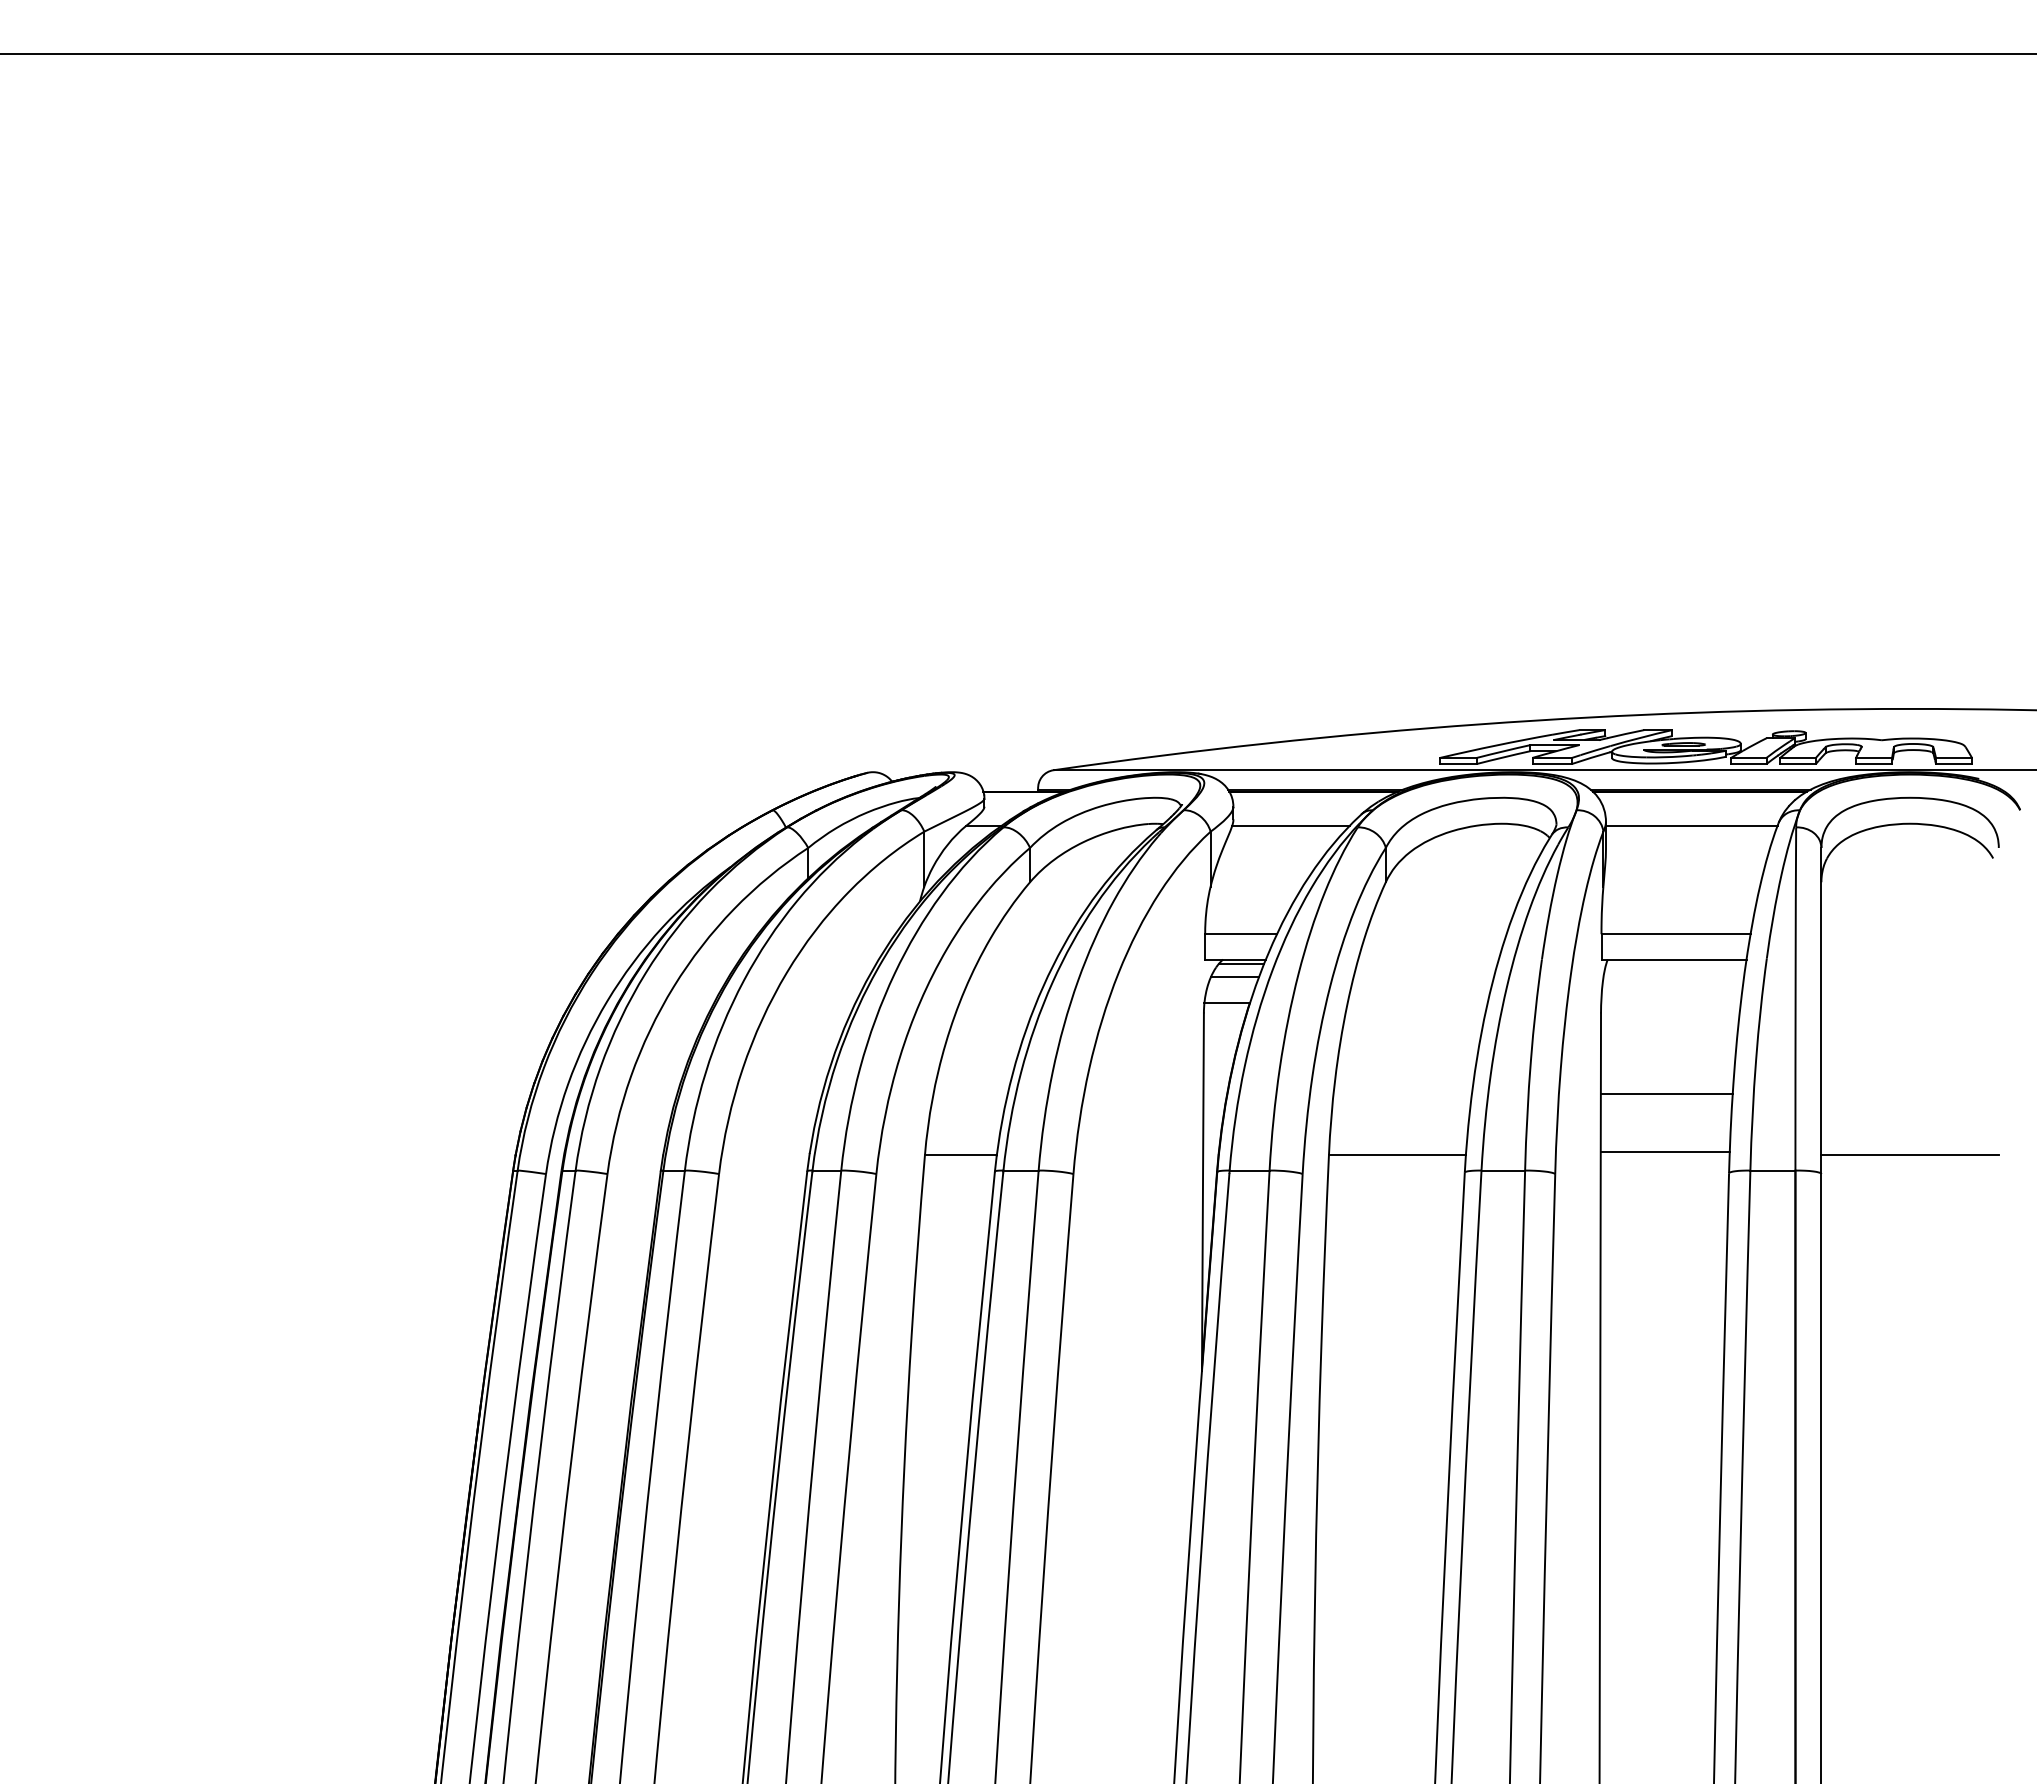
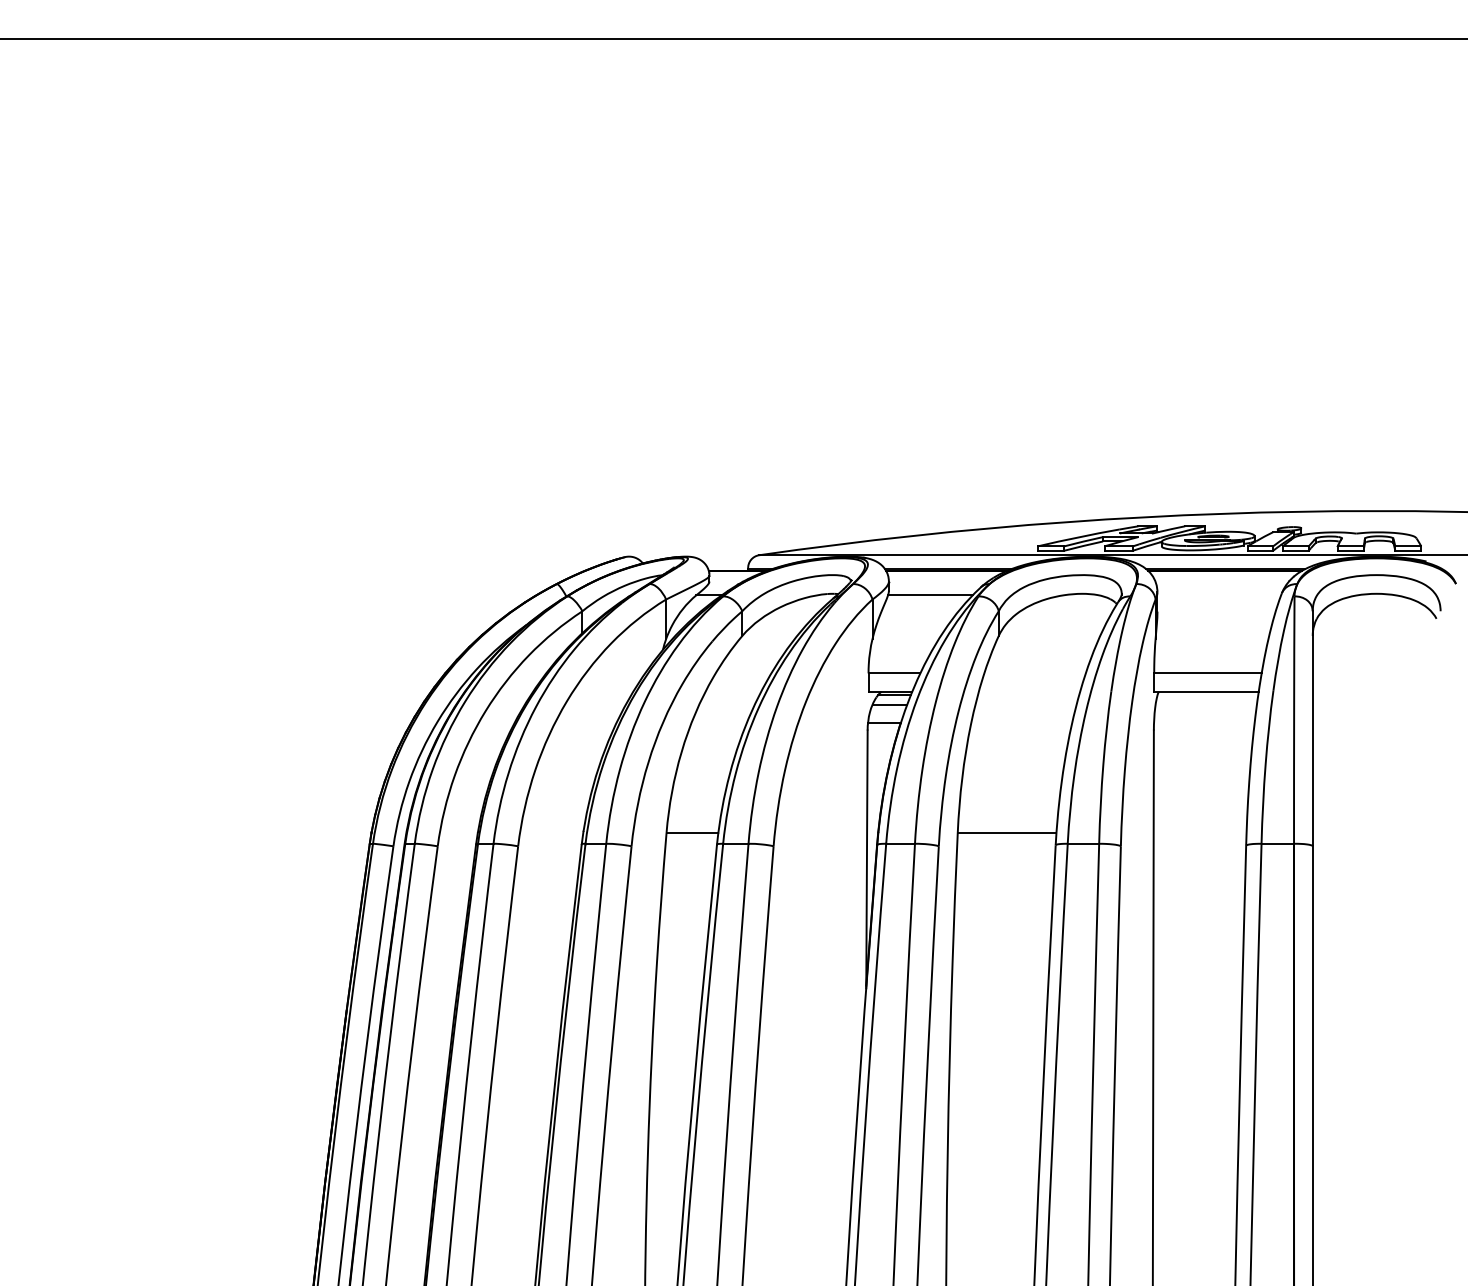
line: (1691, 825) -> (1219, 595), removed
line: (1666, 1093) -> (1201, 788), removed
line: (1664, 1152) -> (1199, 830), removed
line: (1909, 1155) -> (1376, 832), removed

